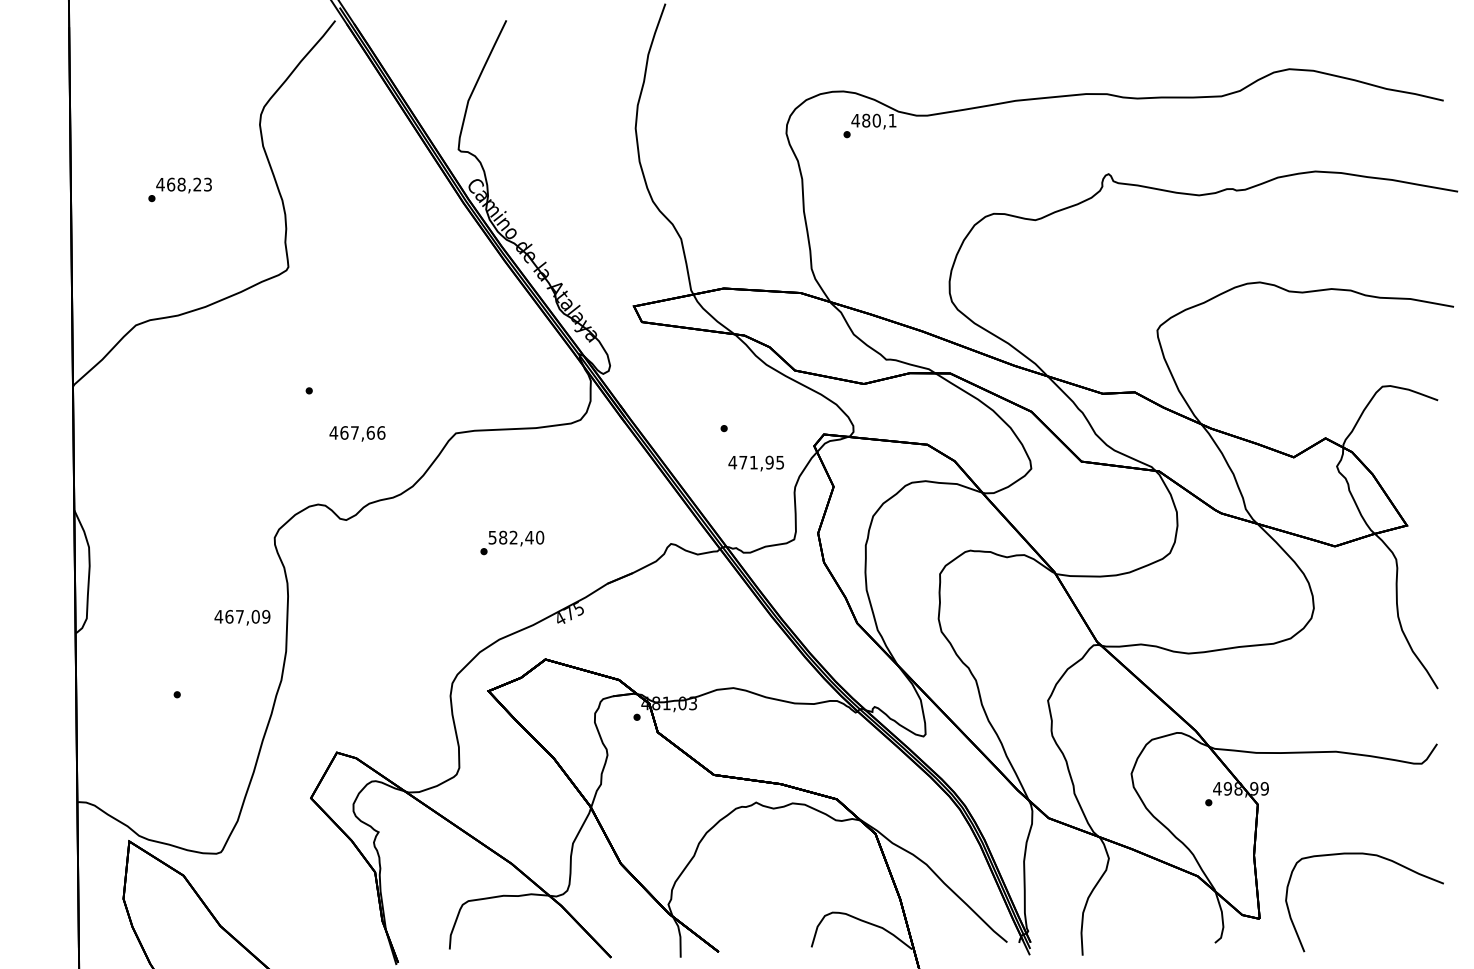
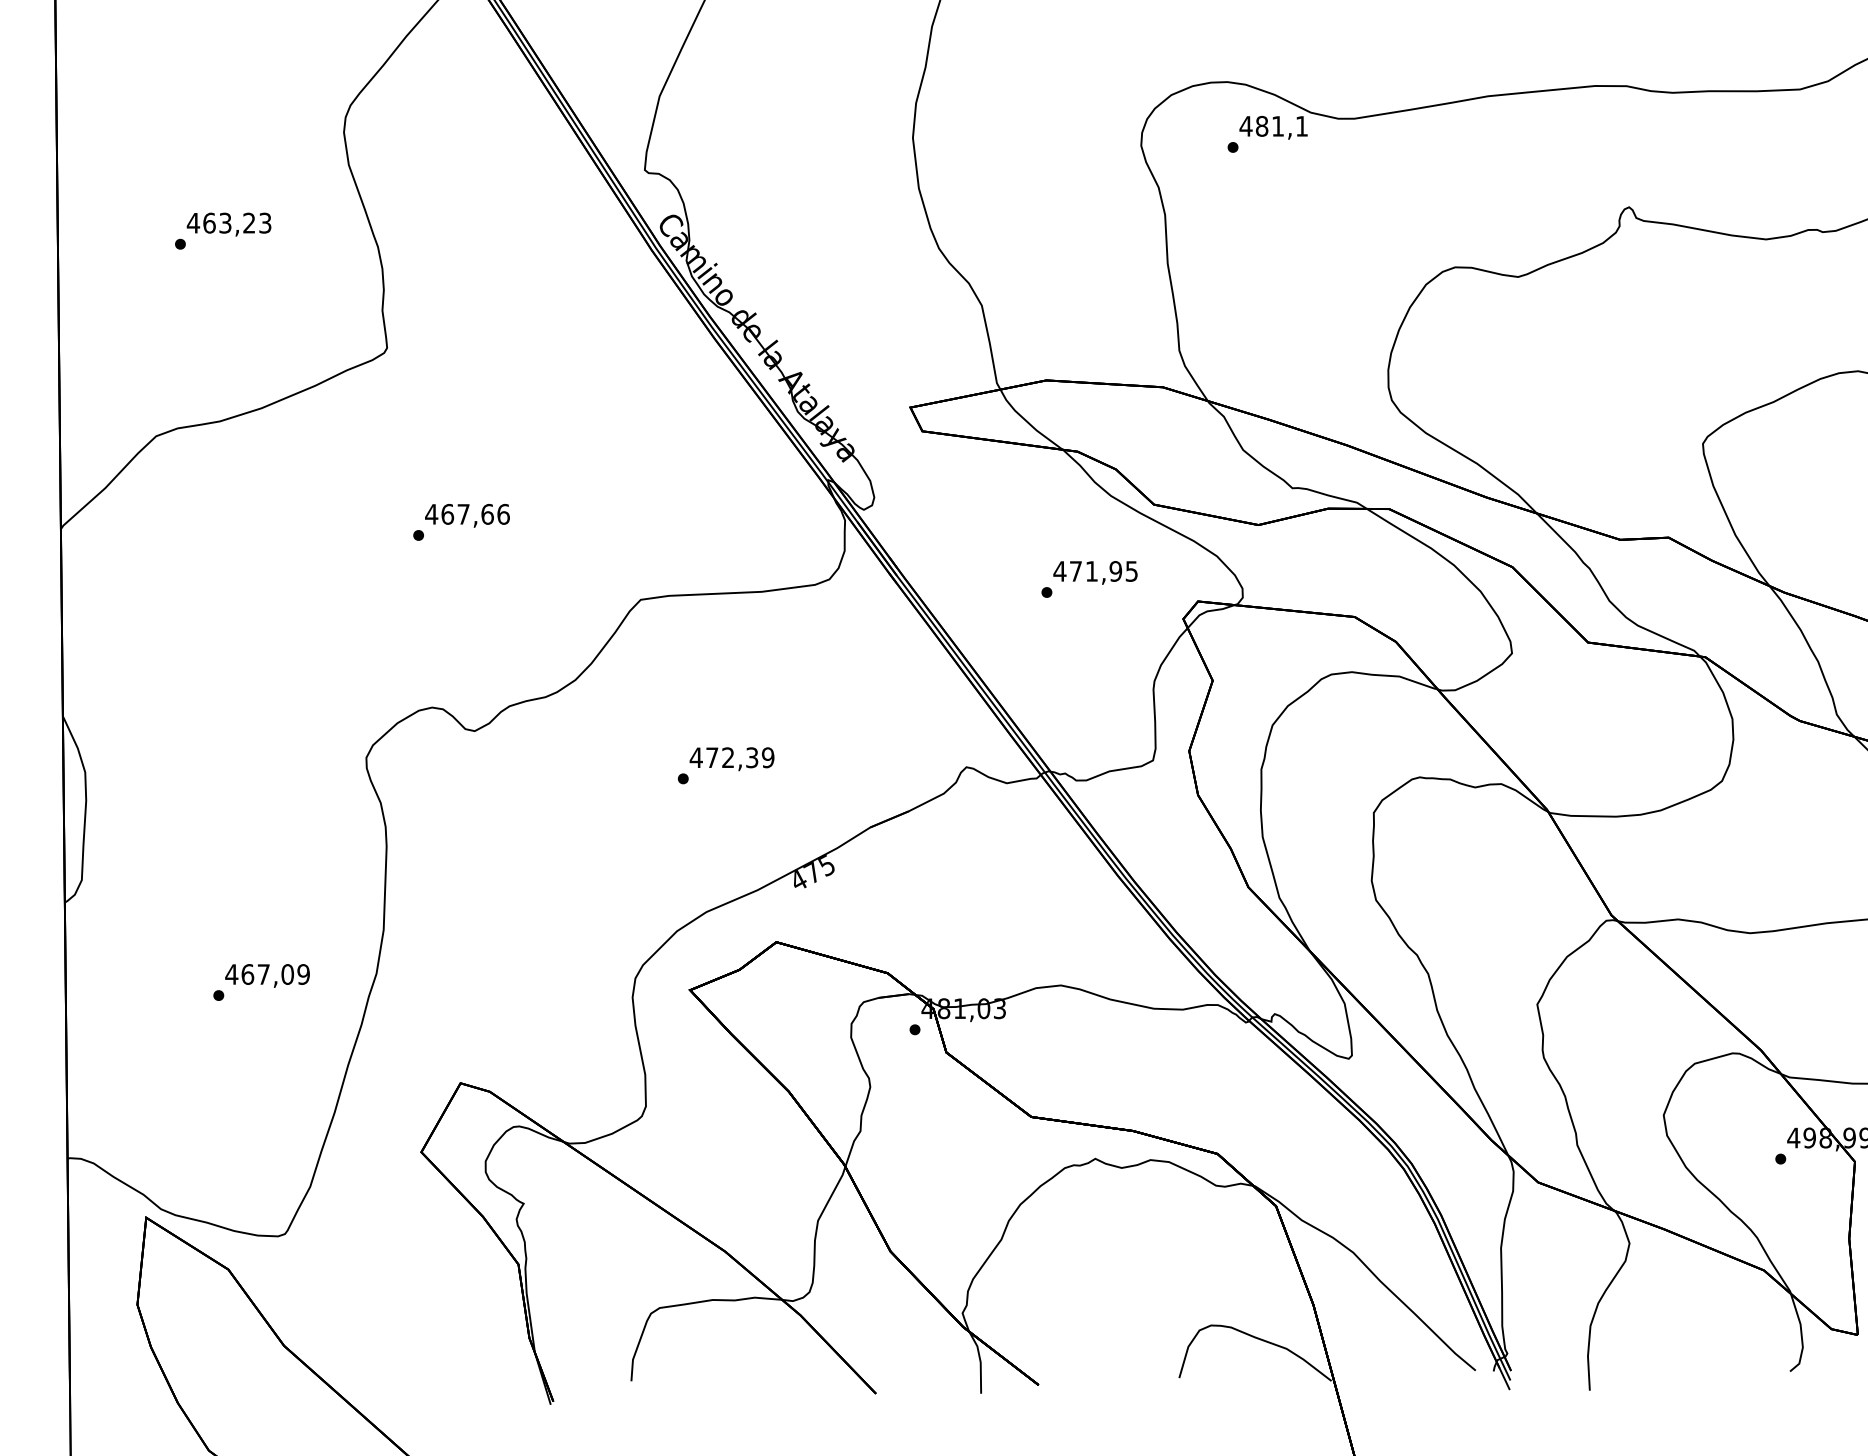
text: (876, 120) -> (1277, 126), 480,1 -> 481,1
text: (181, 184) -> (225, 222), 468,23 -> 463,23
text: (357, 433) -> (467, 515), moved
text: (755, 463) -> (1094, 572), moved
text: (516, 537) -> (732, 757), 582,40 -> 472,39
text: (242, 617) -> (267, 975), moved

